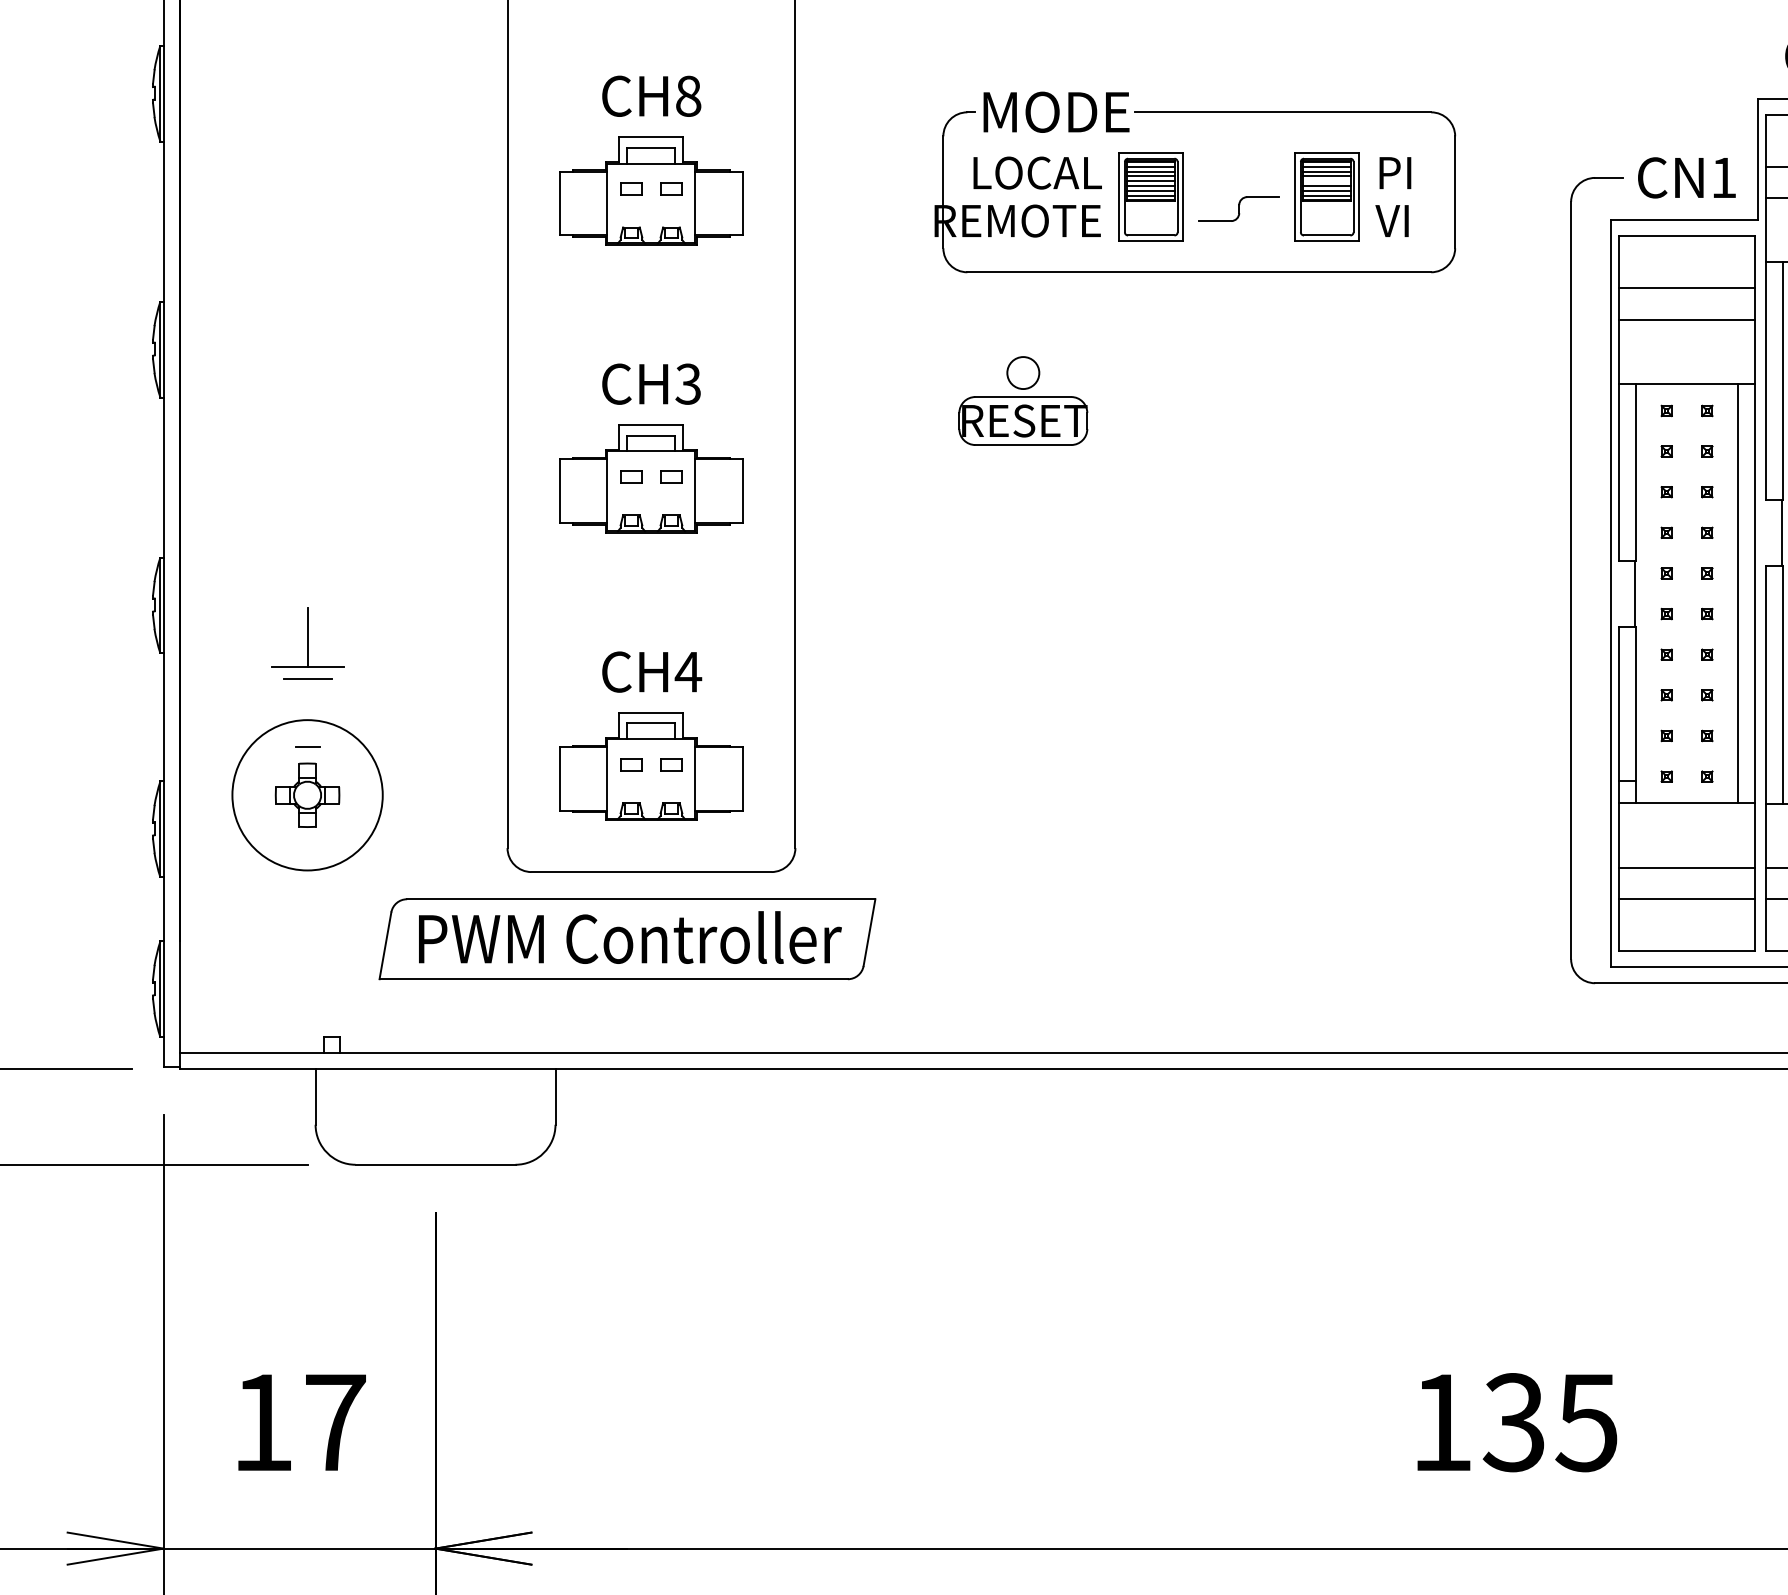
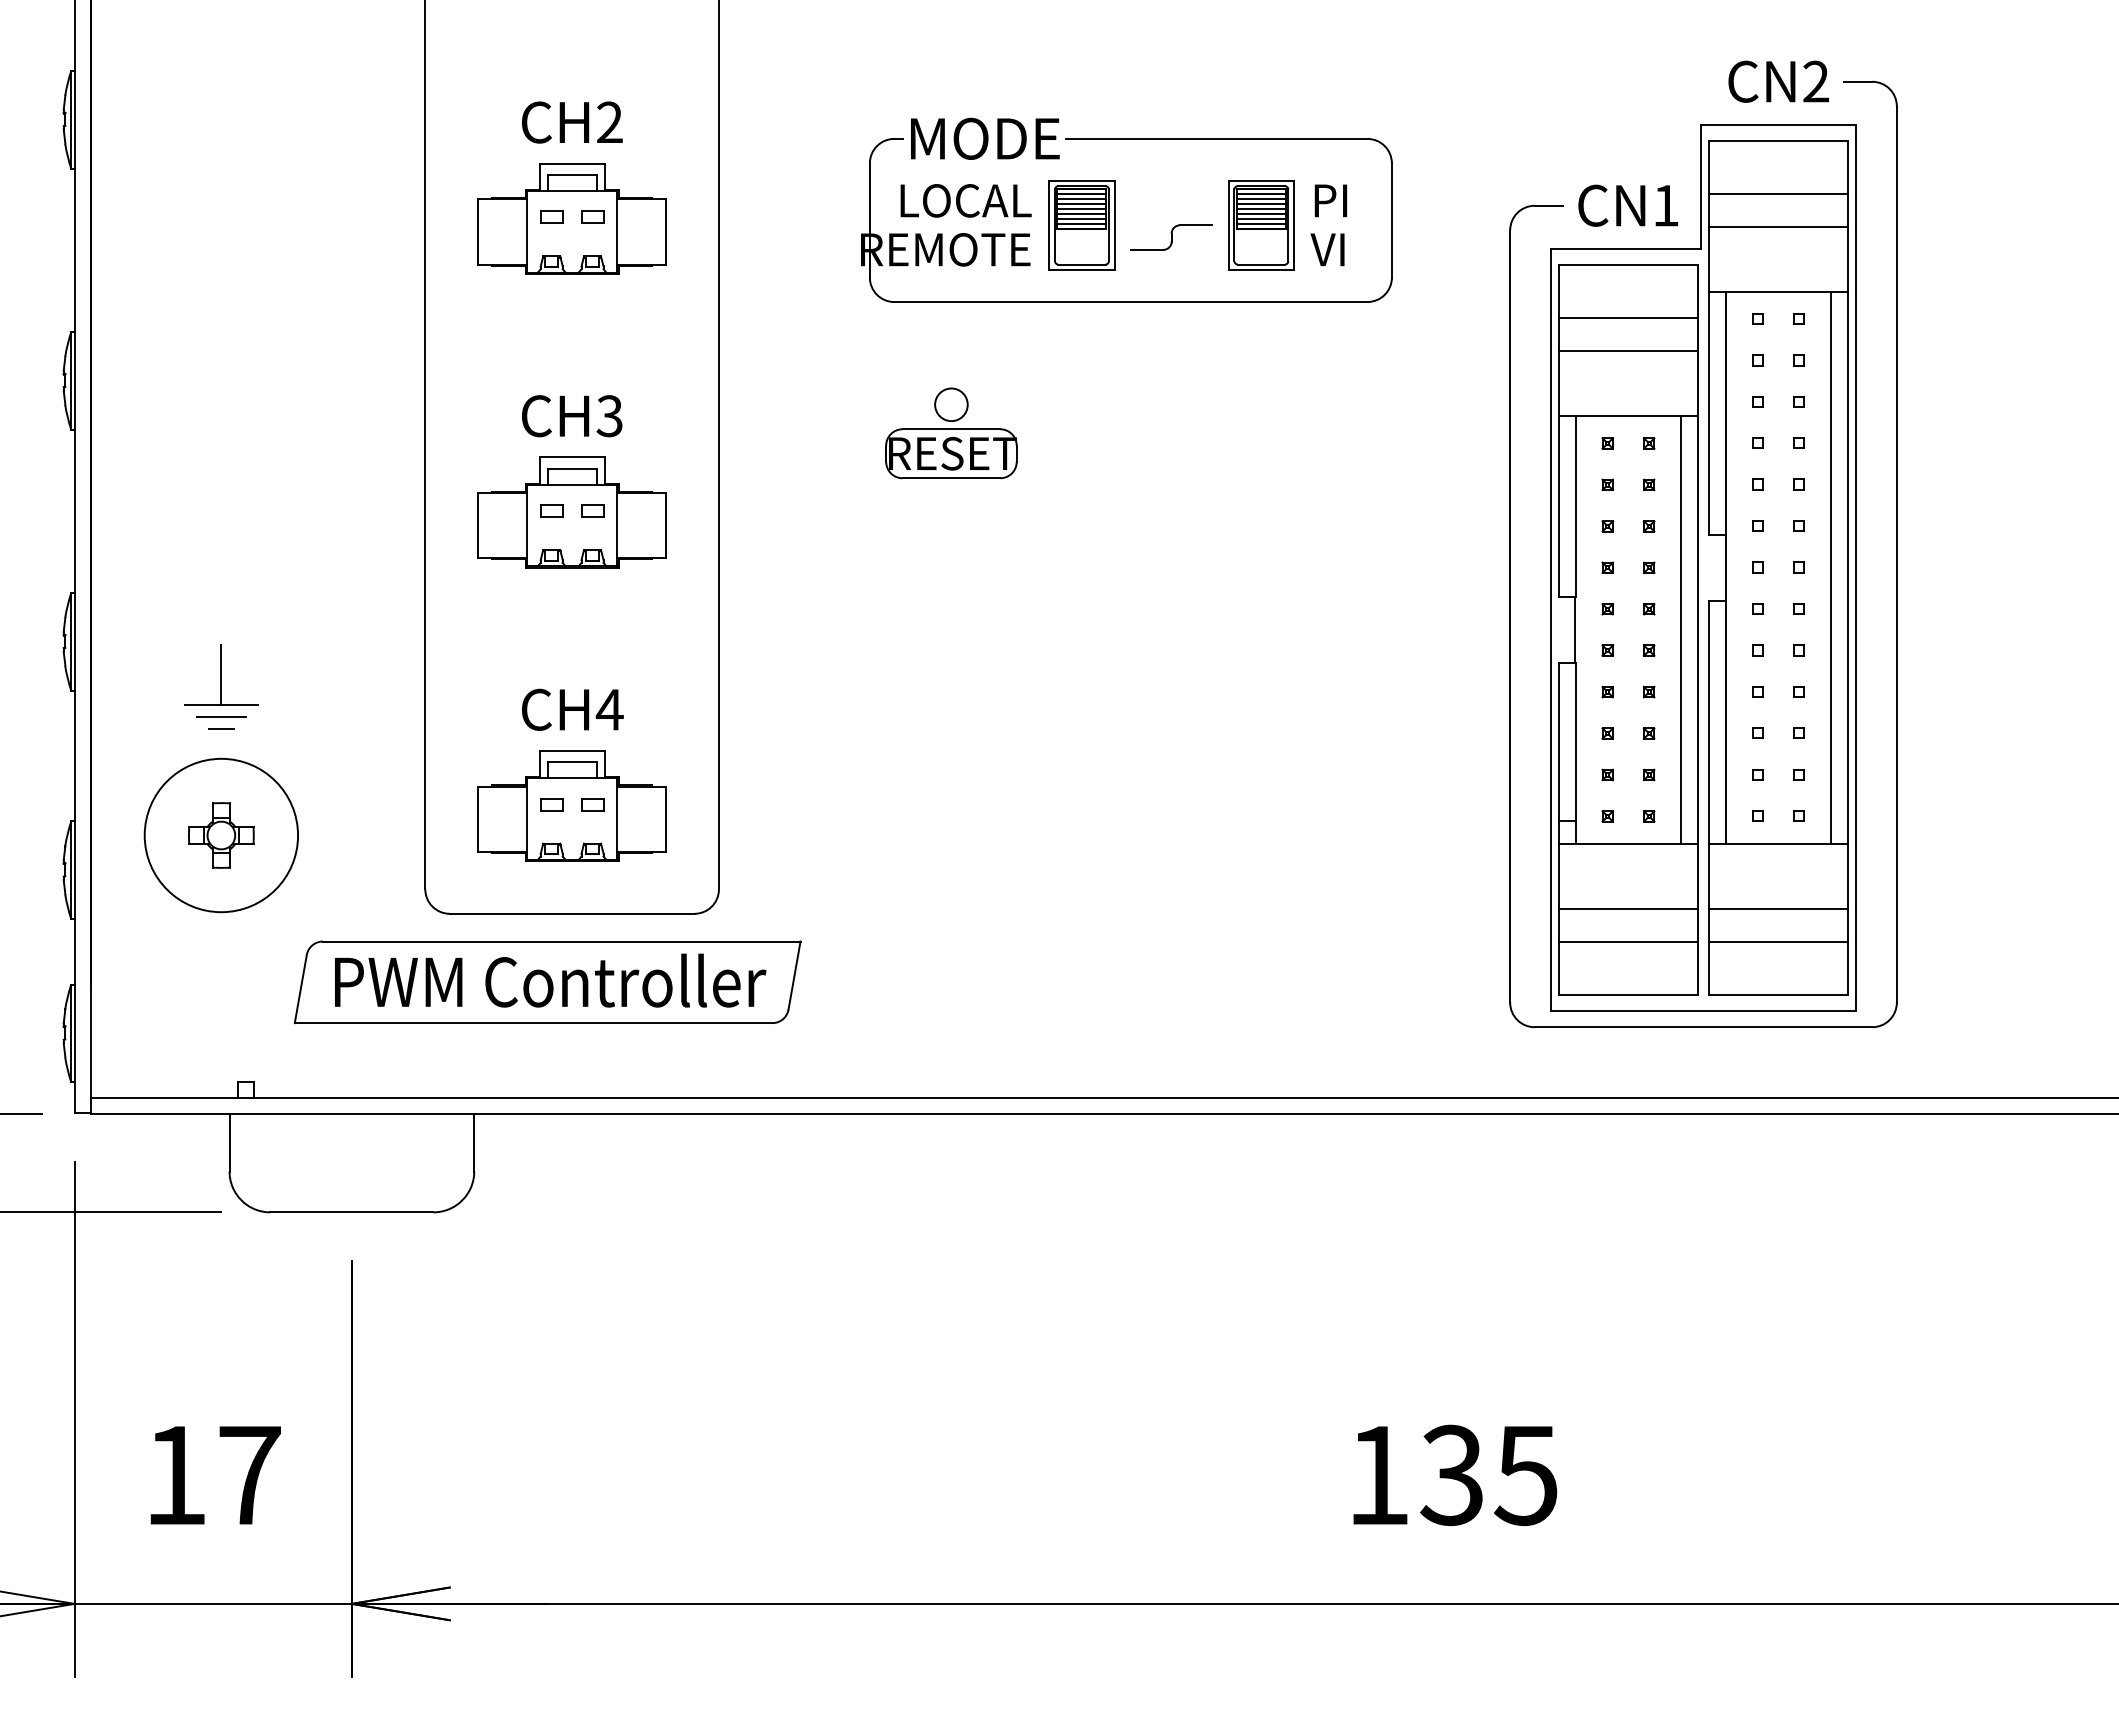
text: (688, 96) -> (609, 122), CH8 -> CH2
line: (1326, 181) -> (1260, 209), added
line: (307, 746) -> (221, 728), moved

